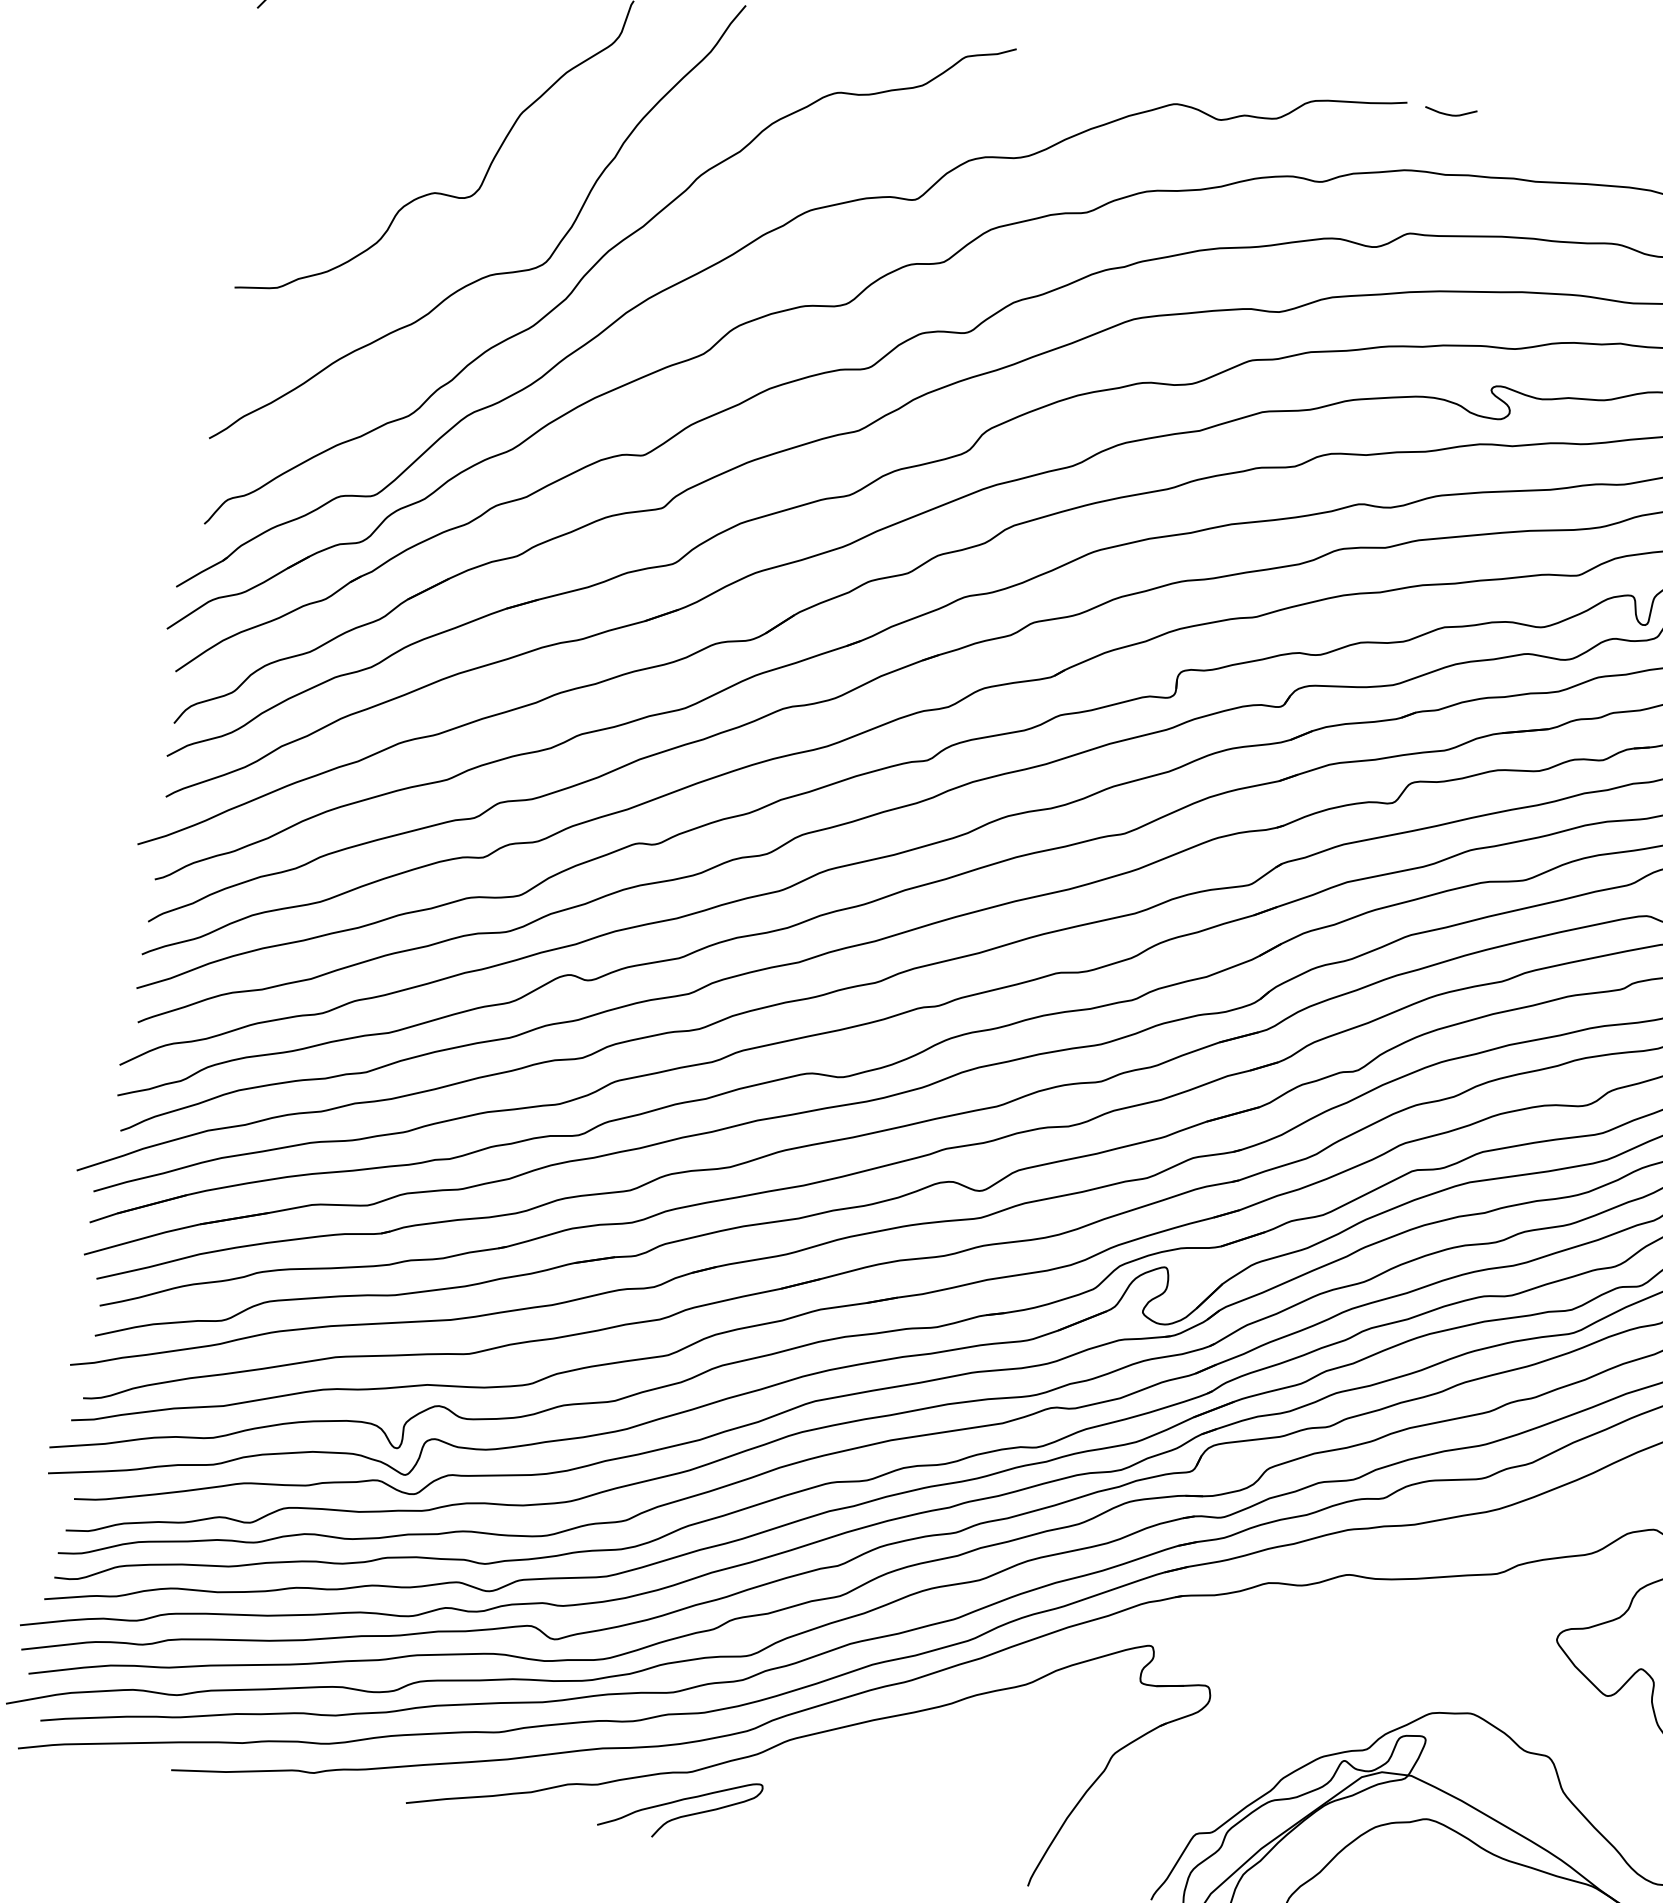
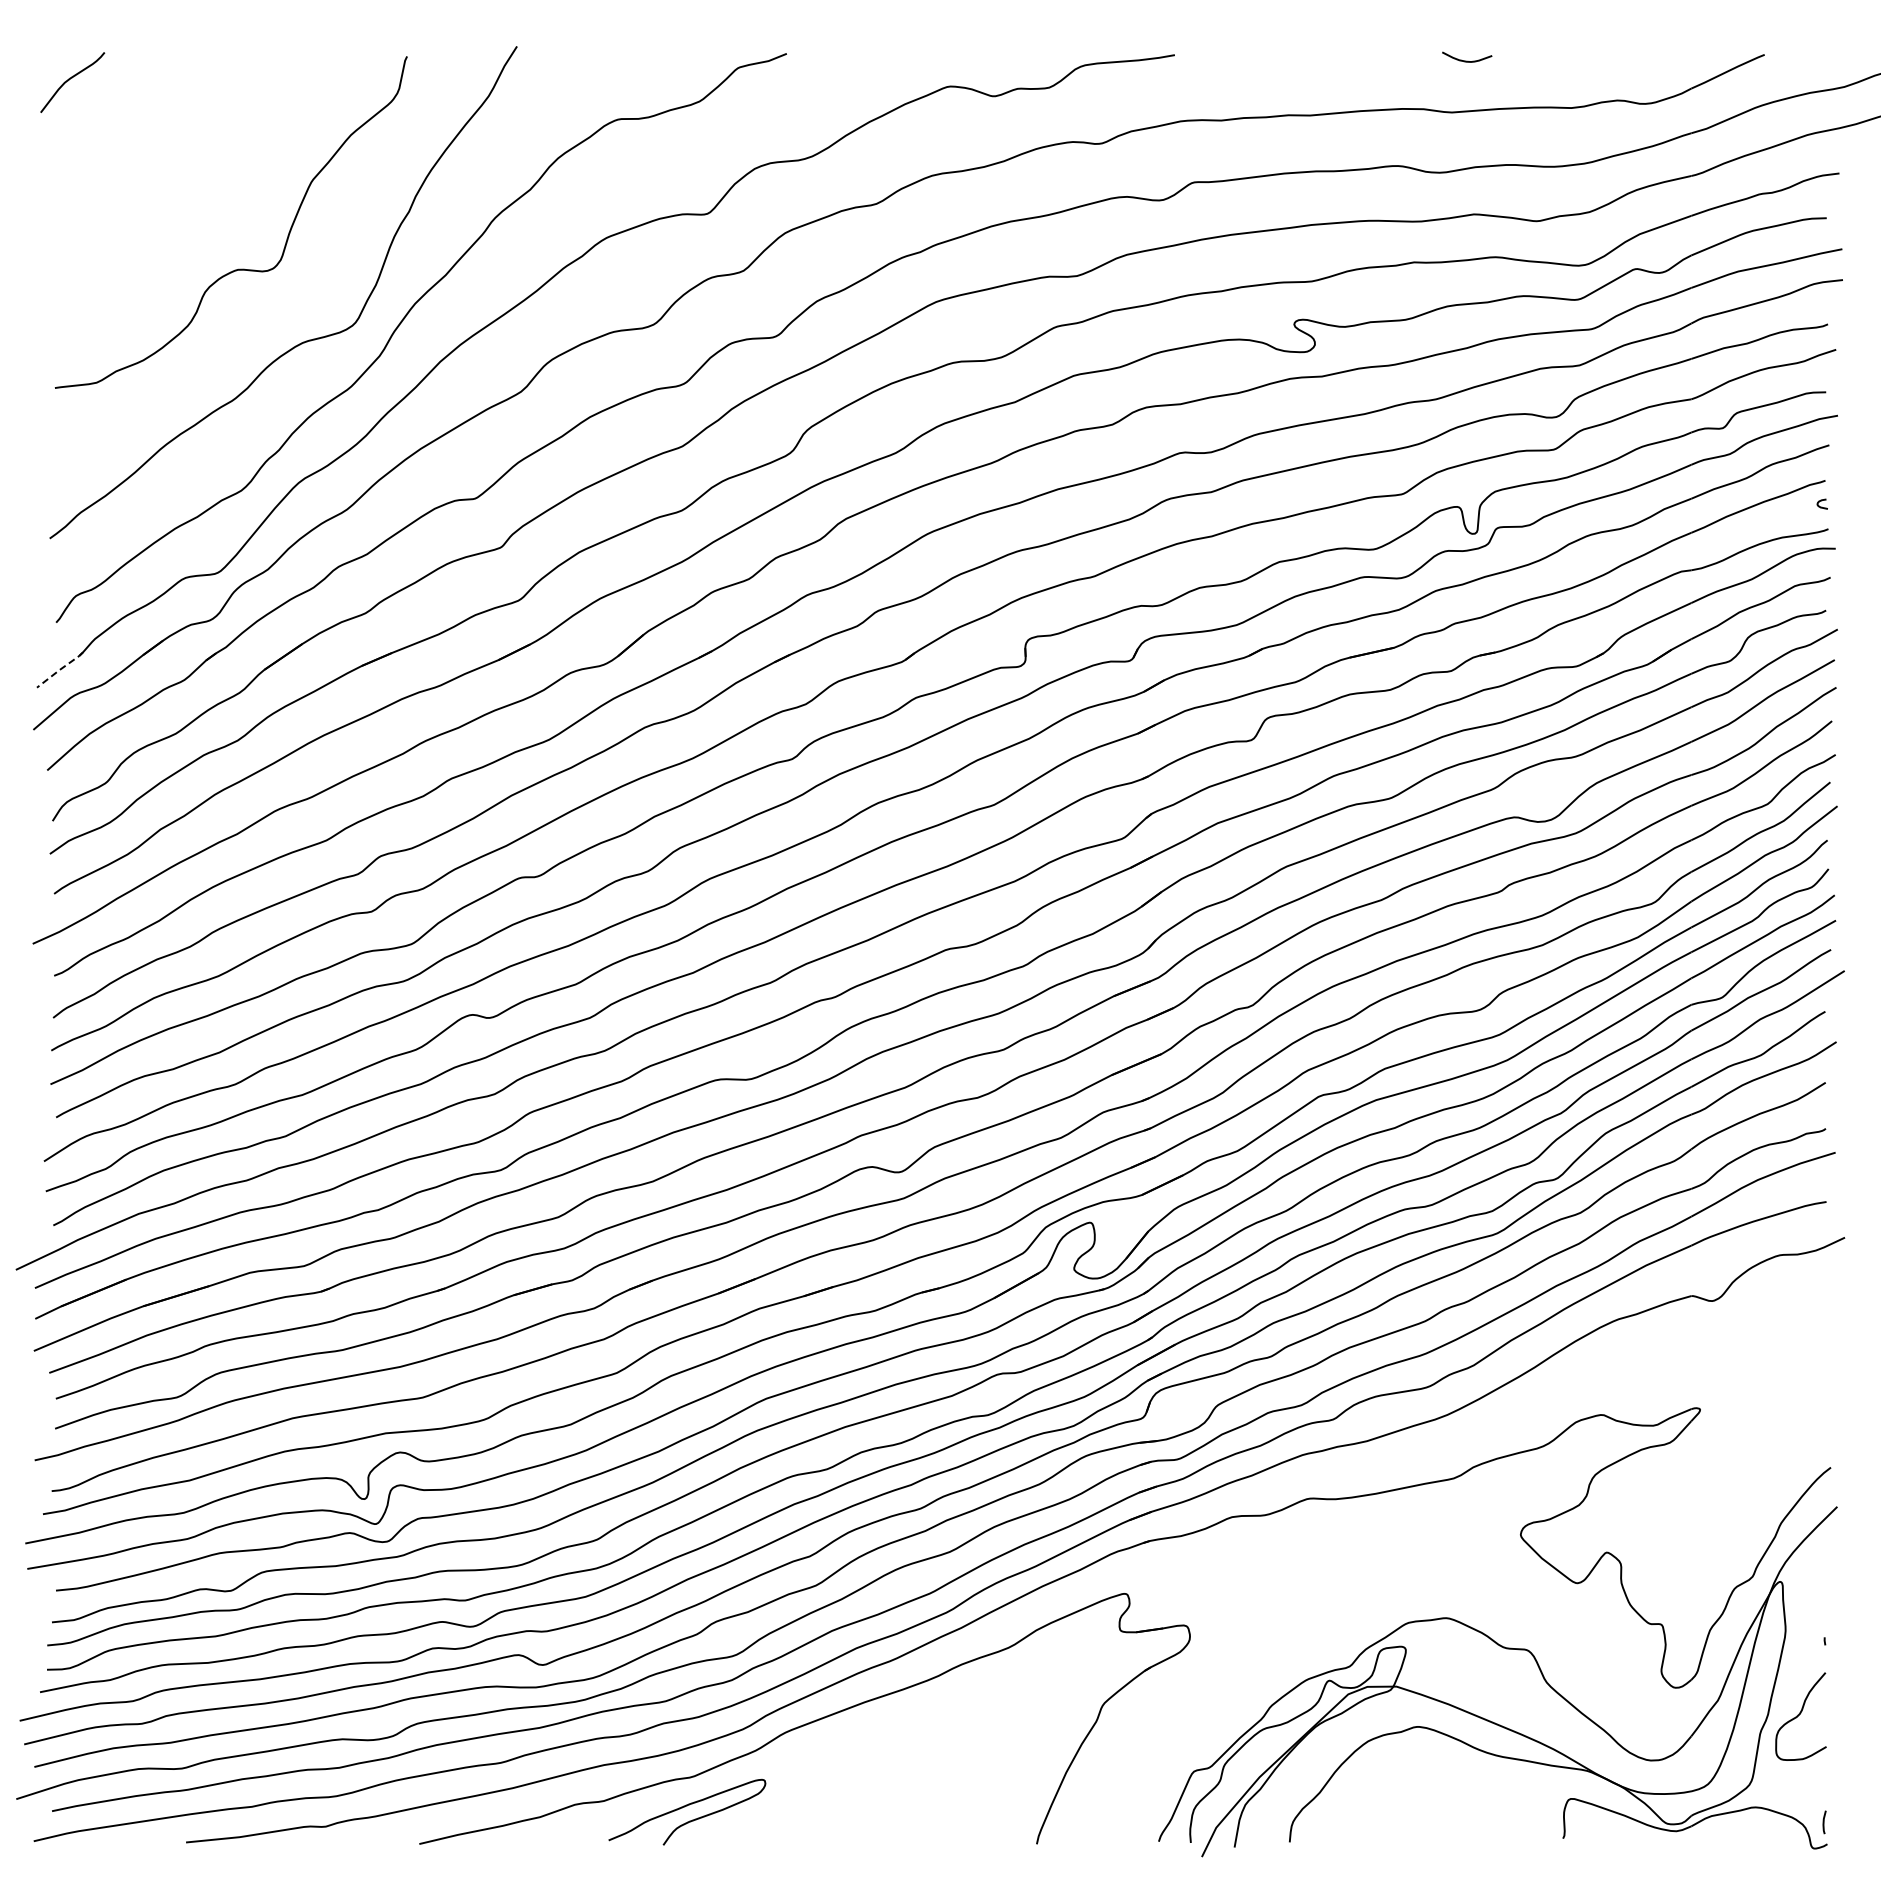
curve: (1450, 113) -> (1218, 60), removed
line: (201, 571) -> (59, 669), solid -> dashed

